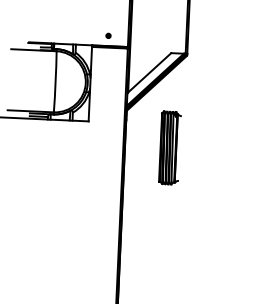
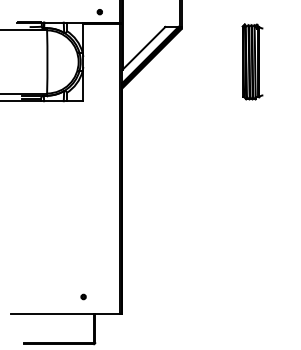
part: (169, 147) -> (252, 61), moved

